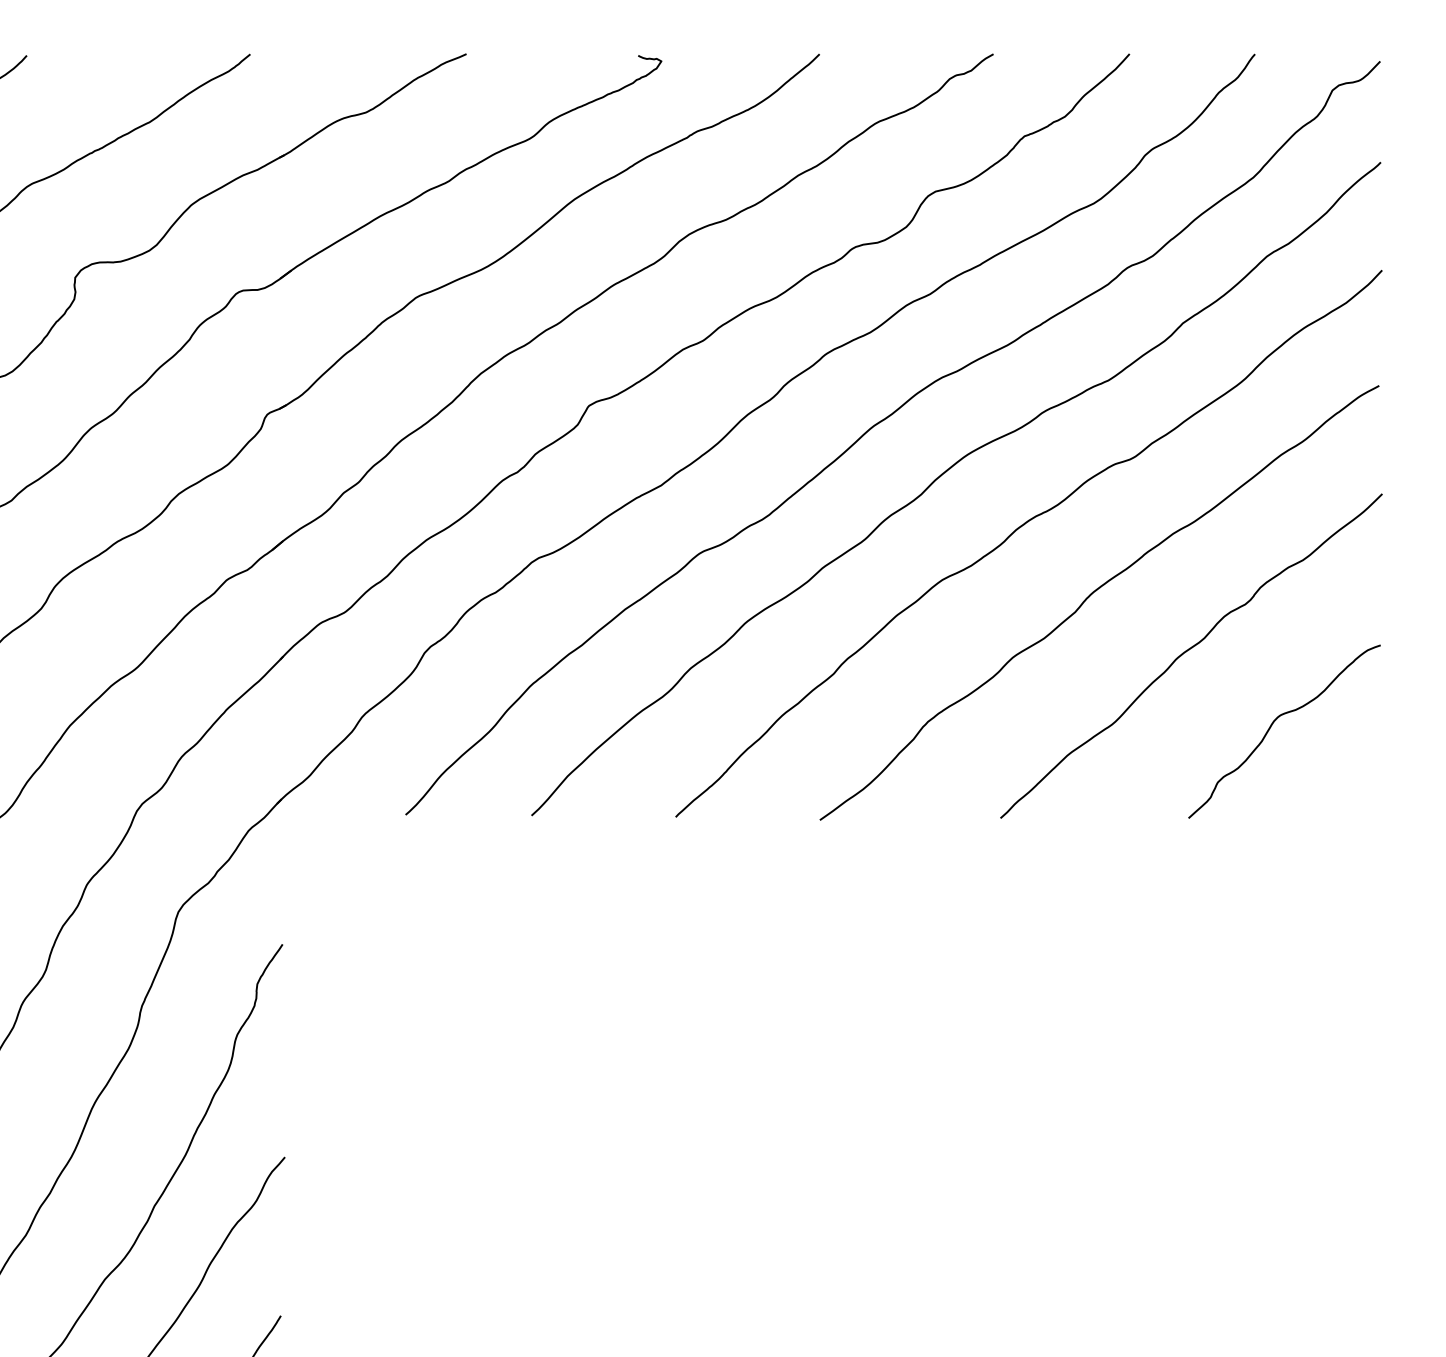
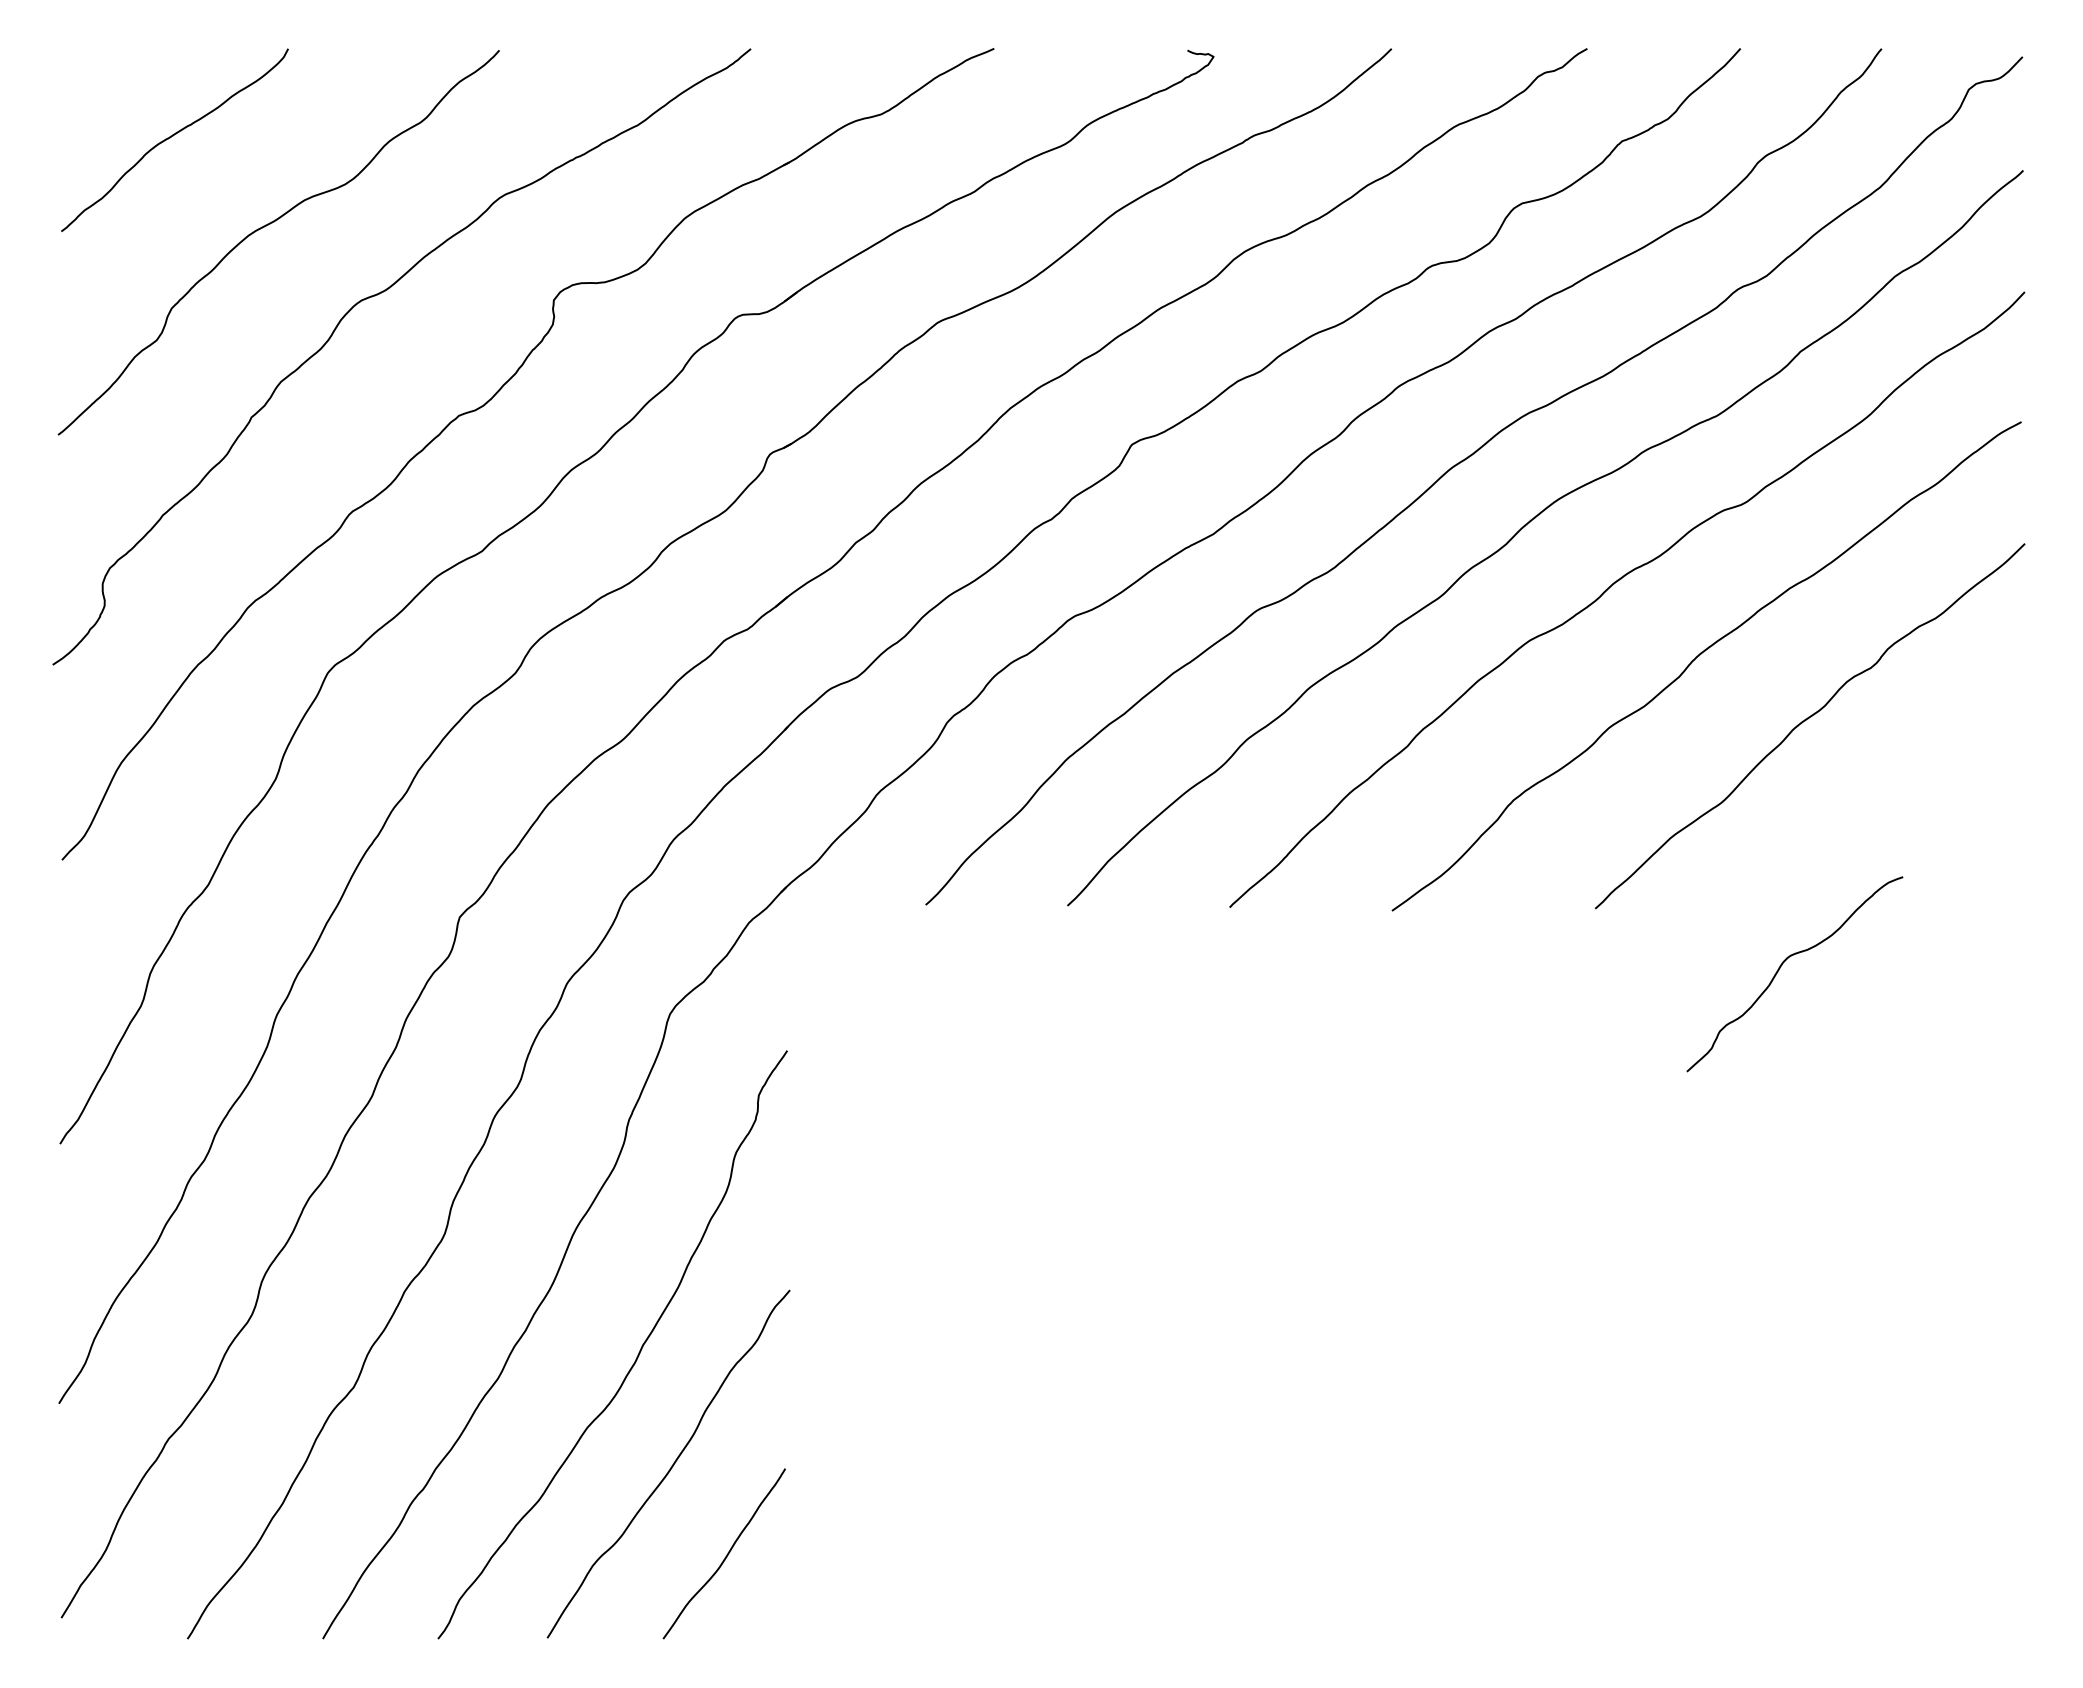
curve: (1273, 723) -> (1782, 965), moved

